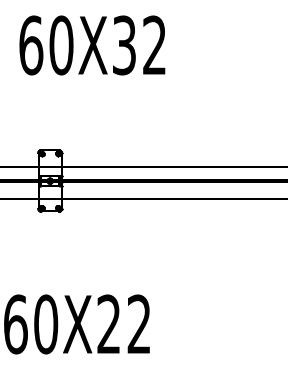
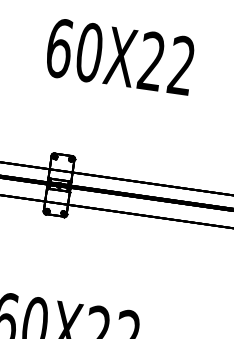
text: (123, 45) -> (150, 61), 60X32 -> 60X22

